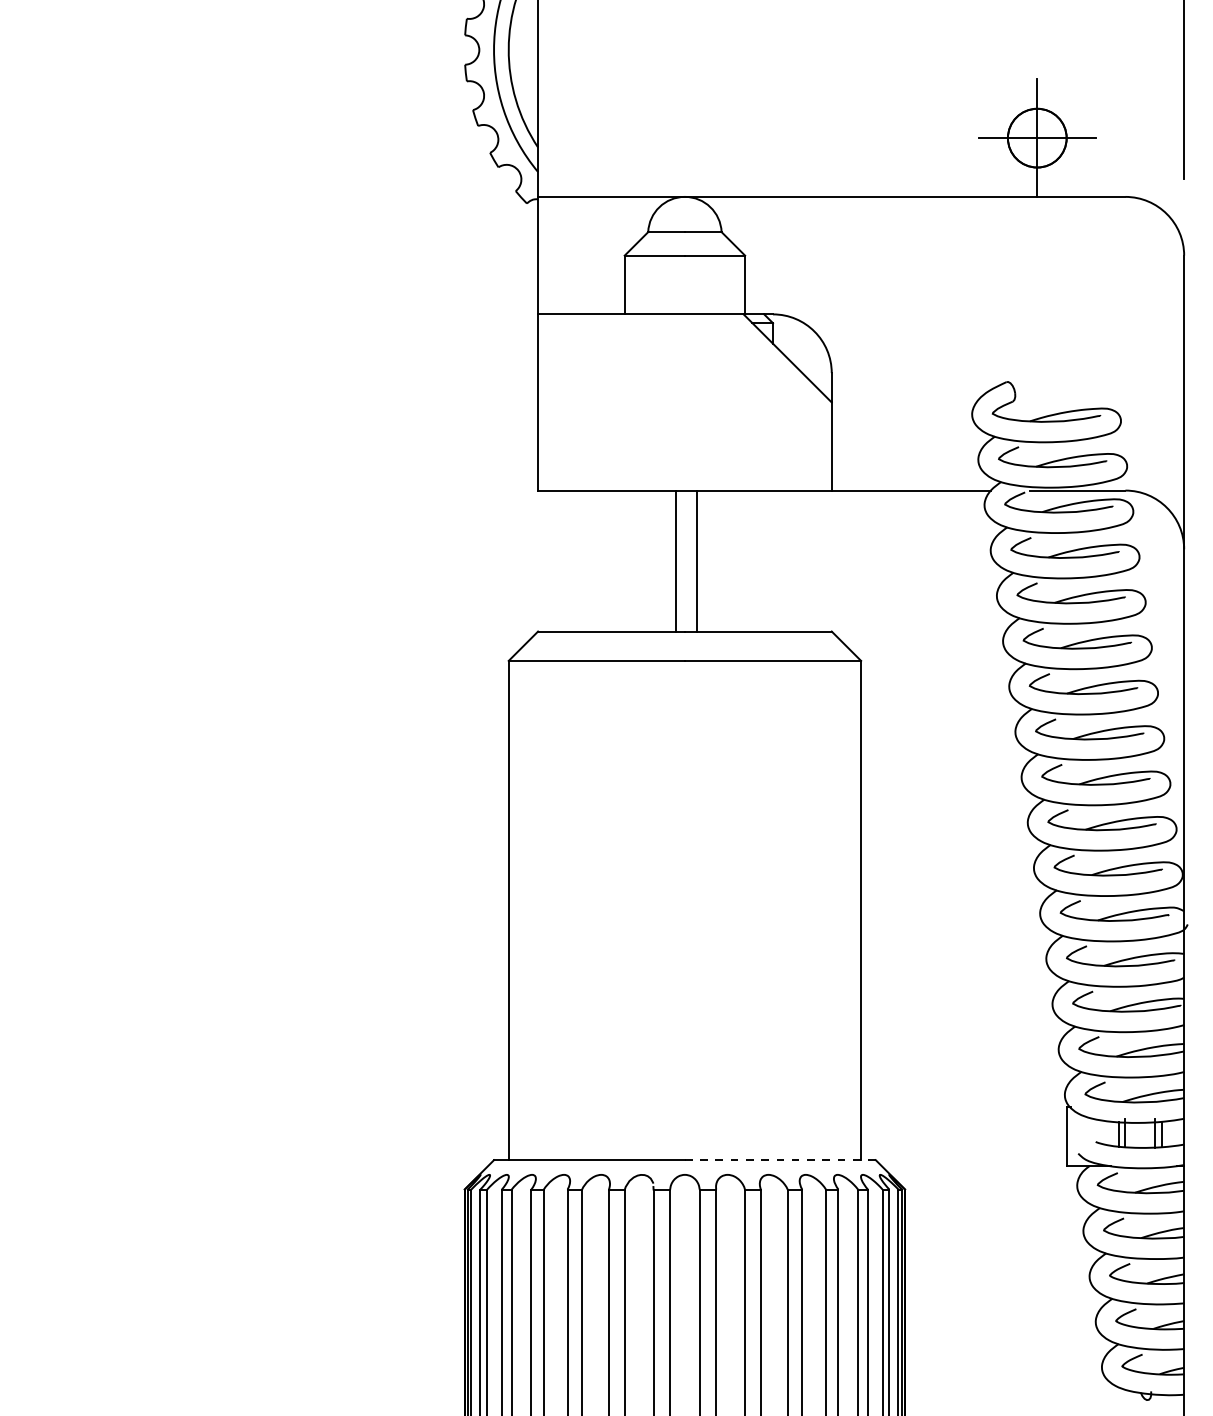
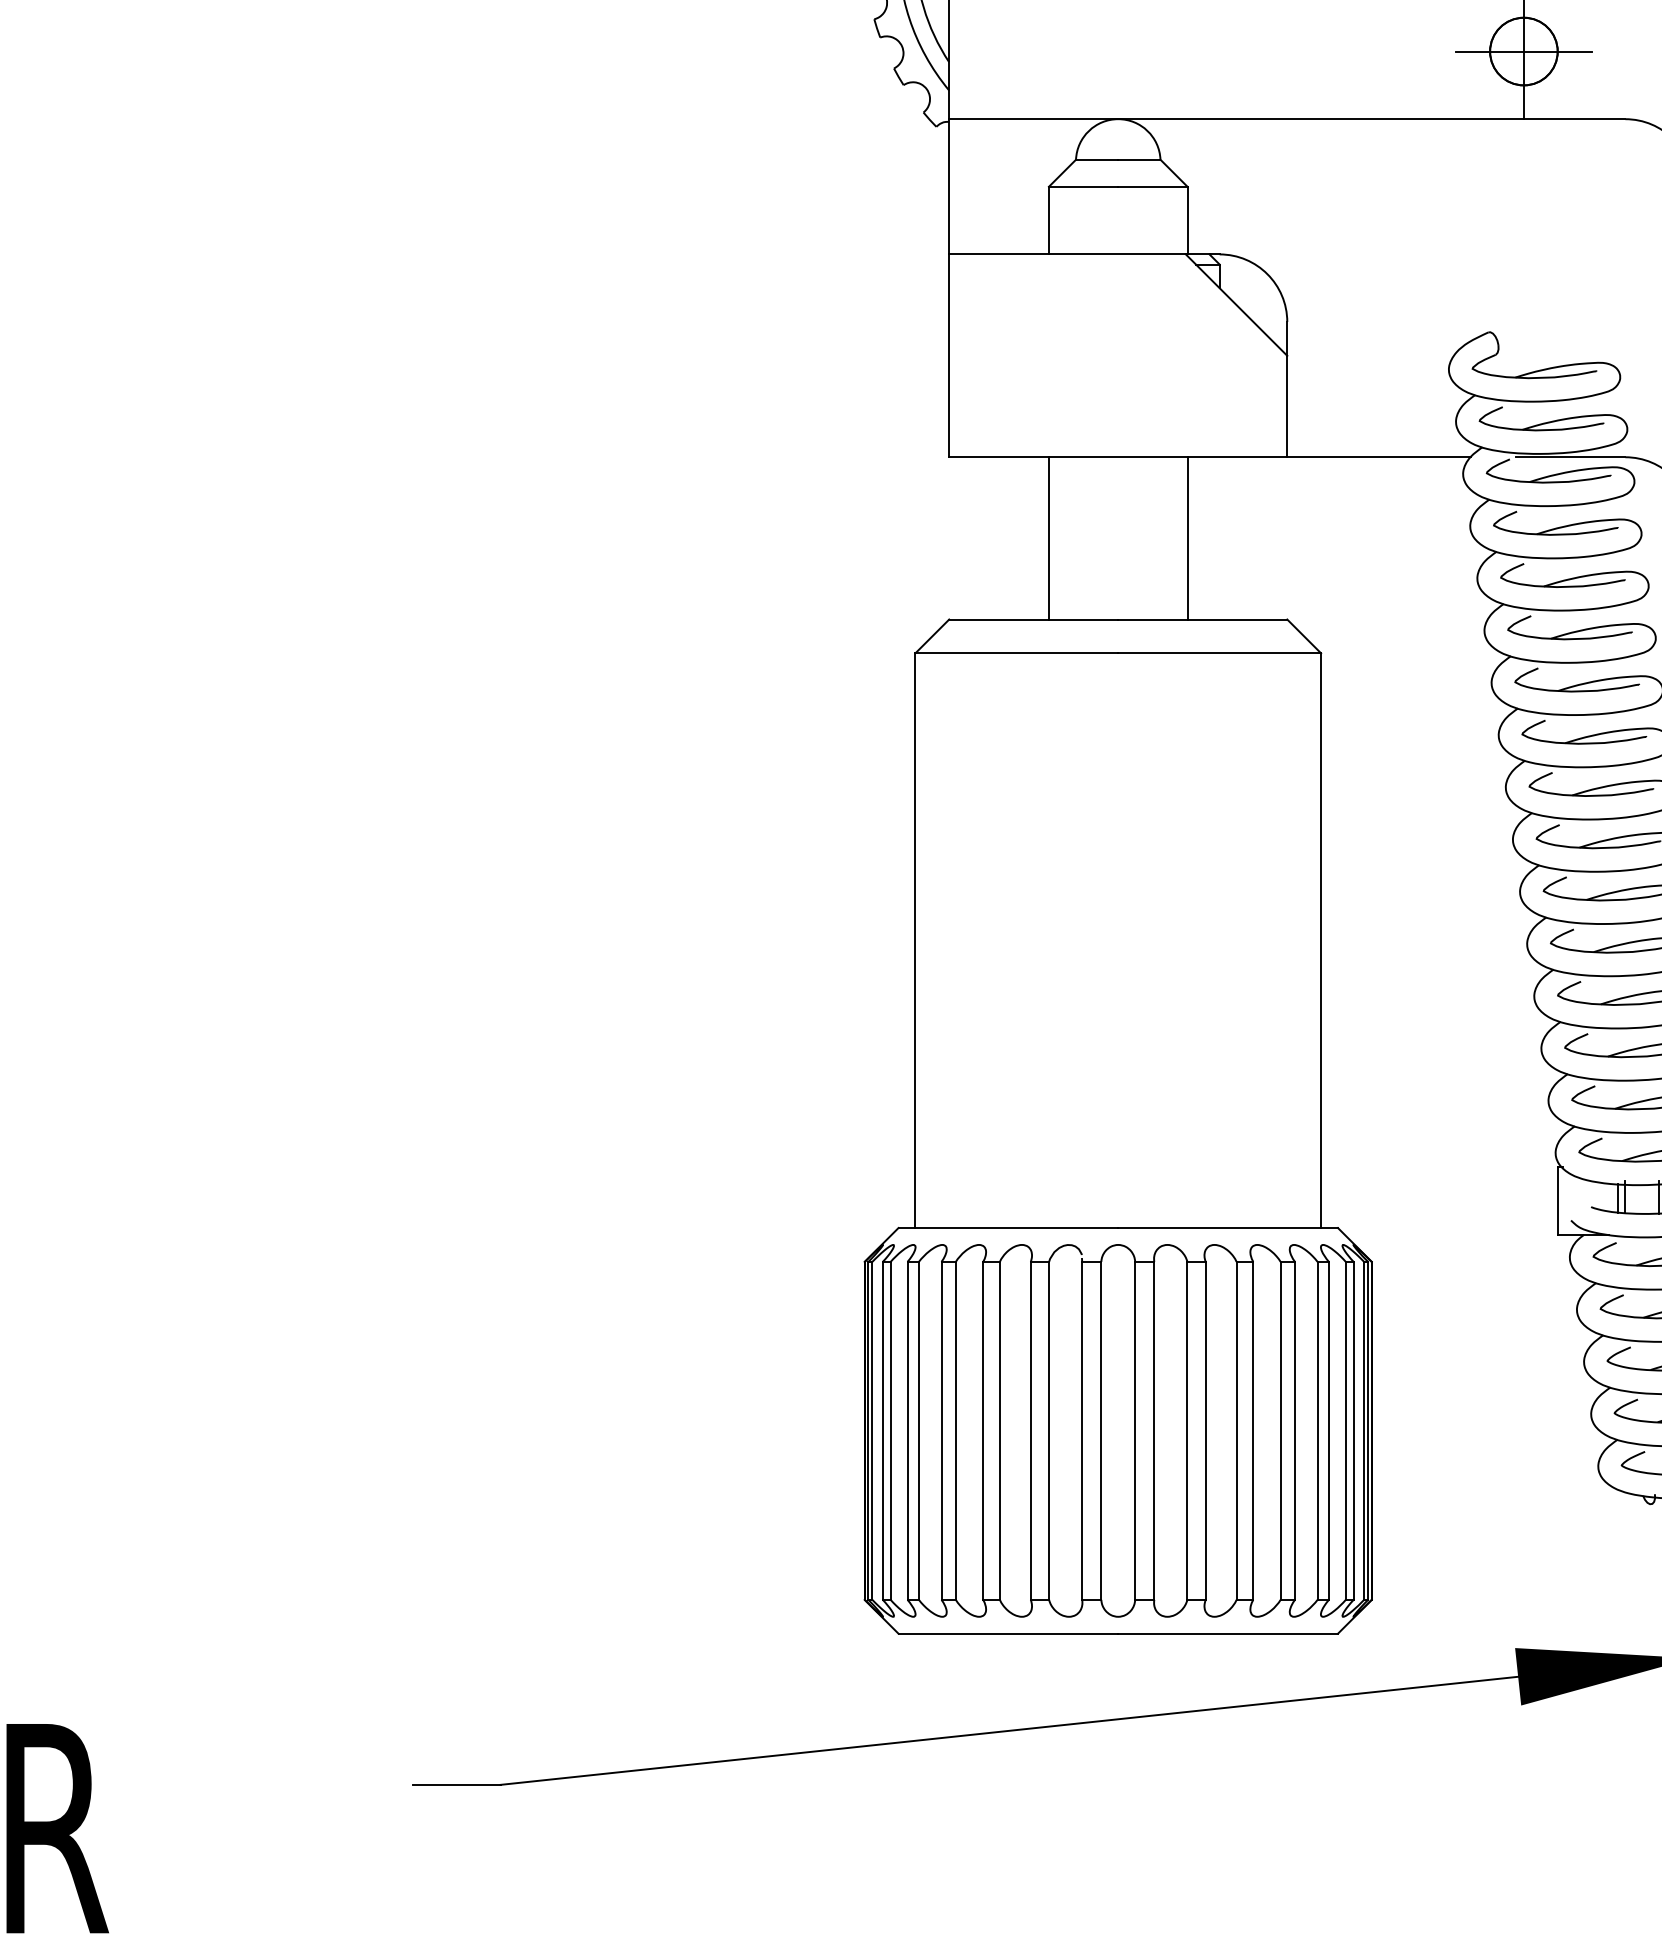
line: (675, 561) -> (1187, 538), moved
line: (696, 561) -> (1048, 538), moved
line: (780, 1160) -> (1228, 1228), dashed -> solid

